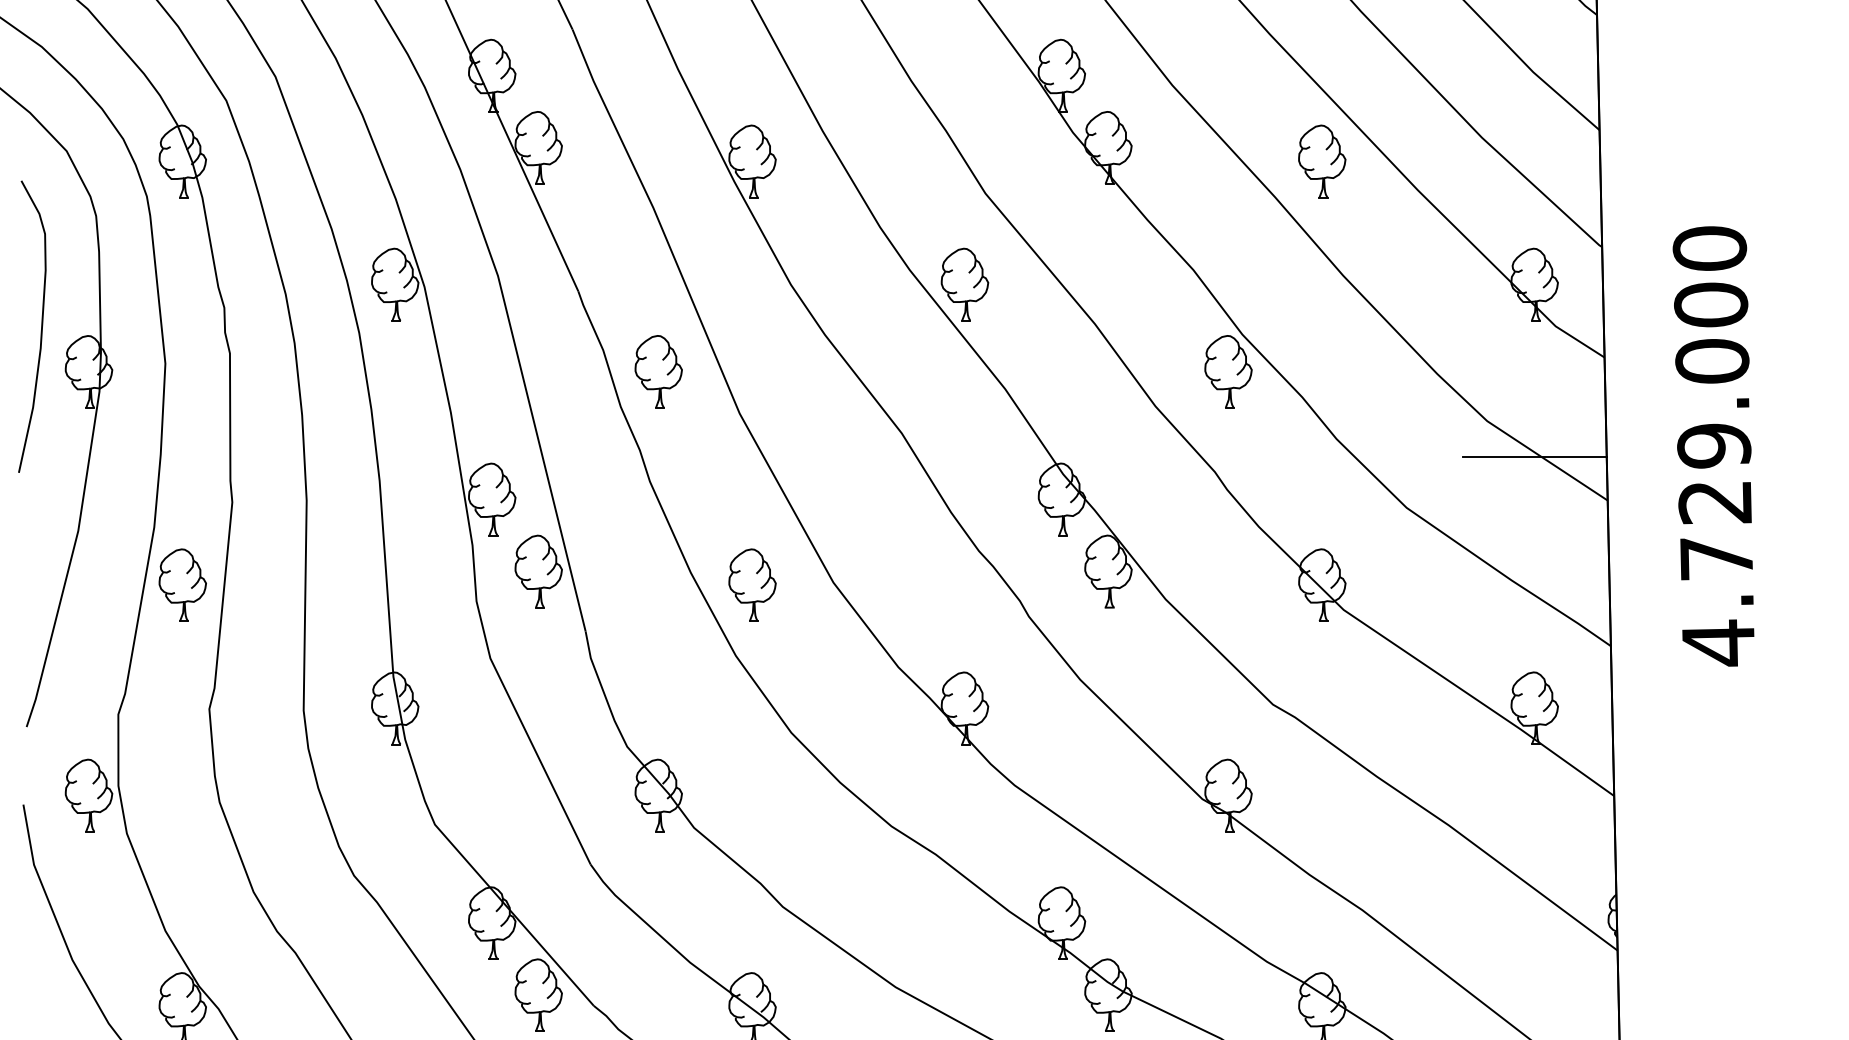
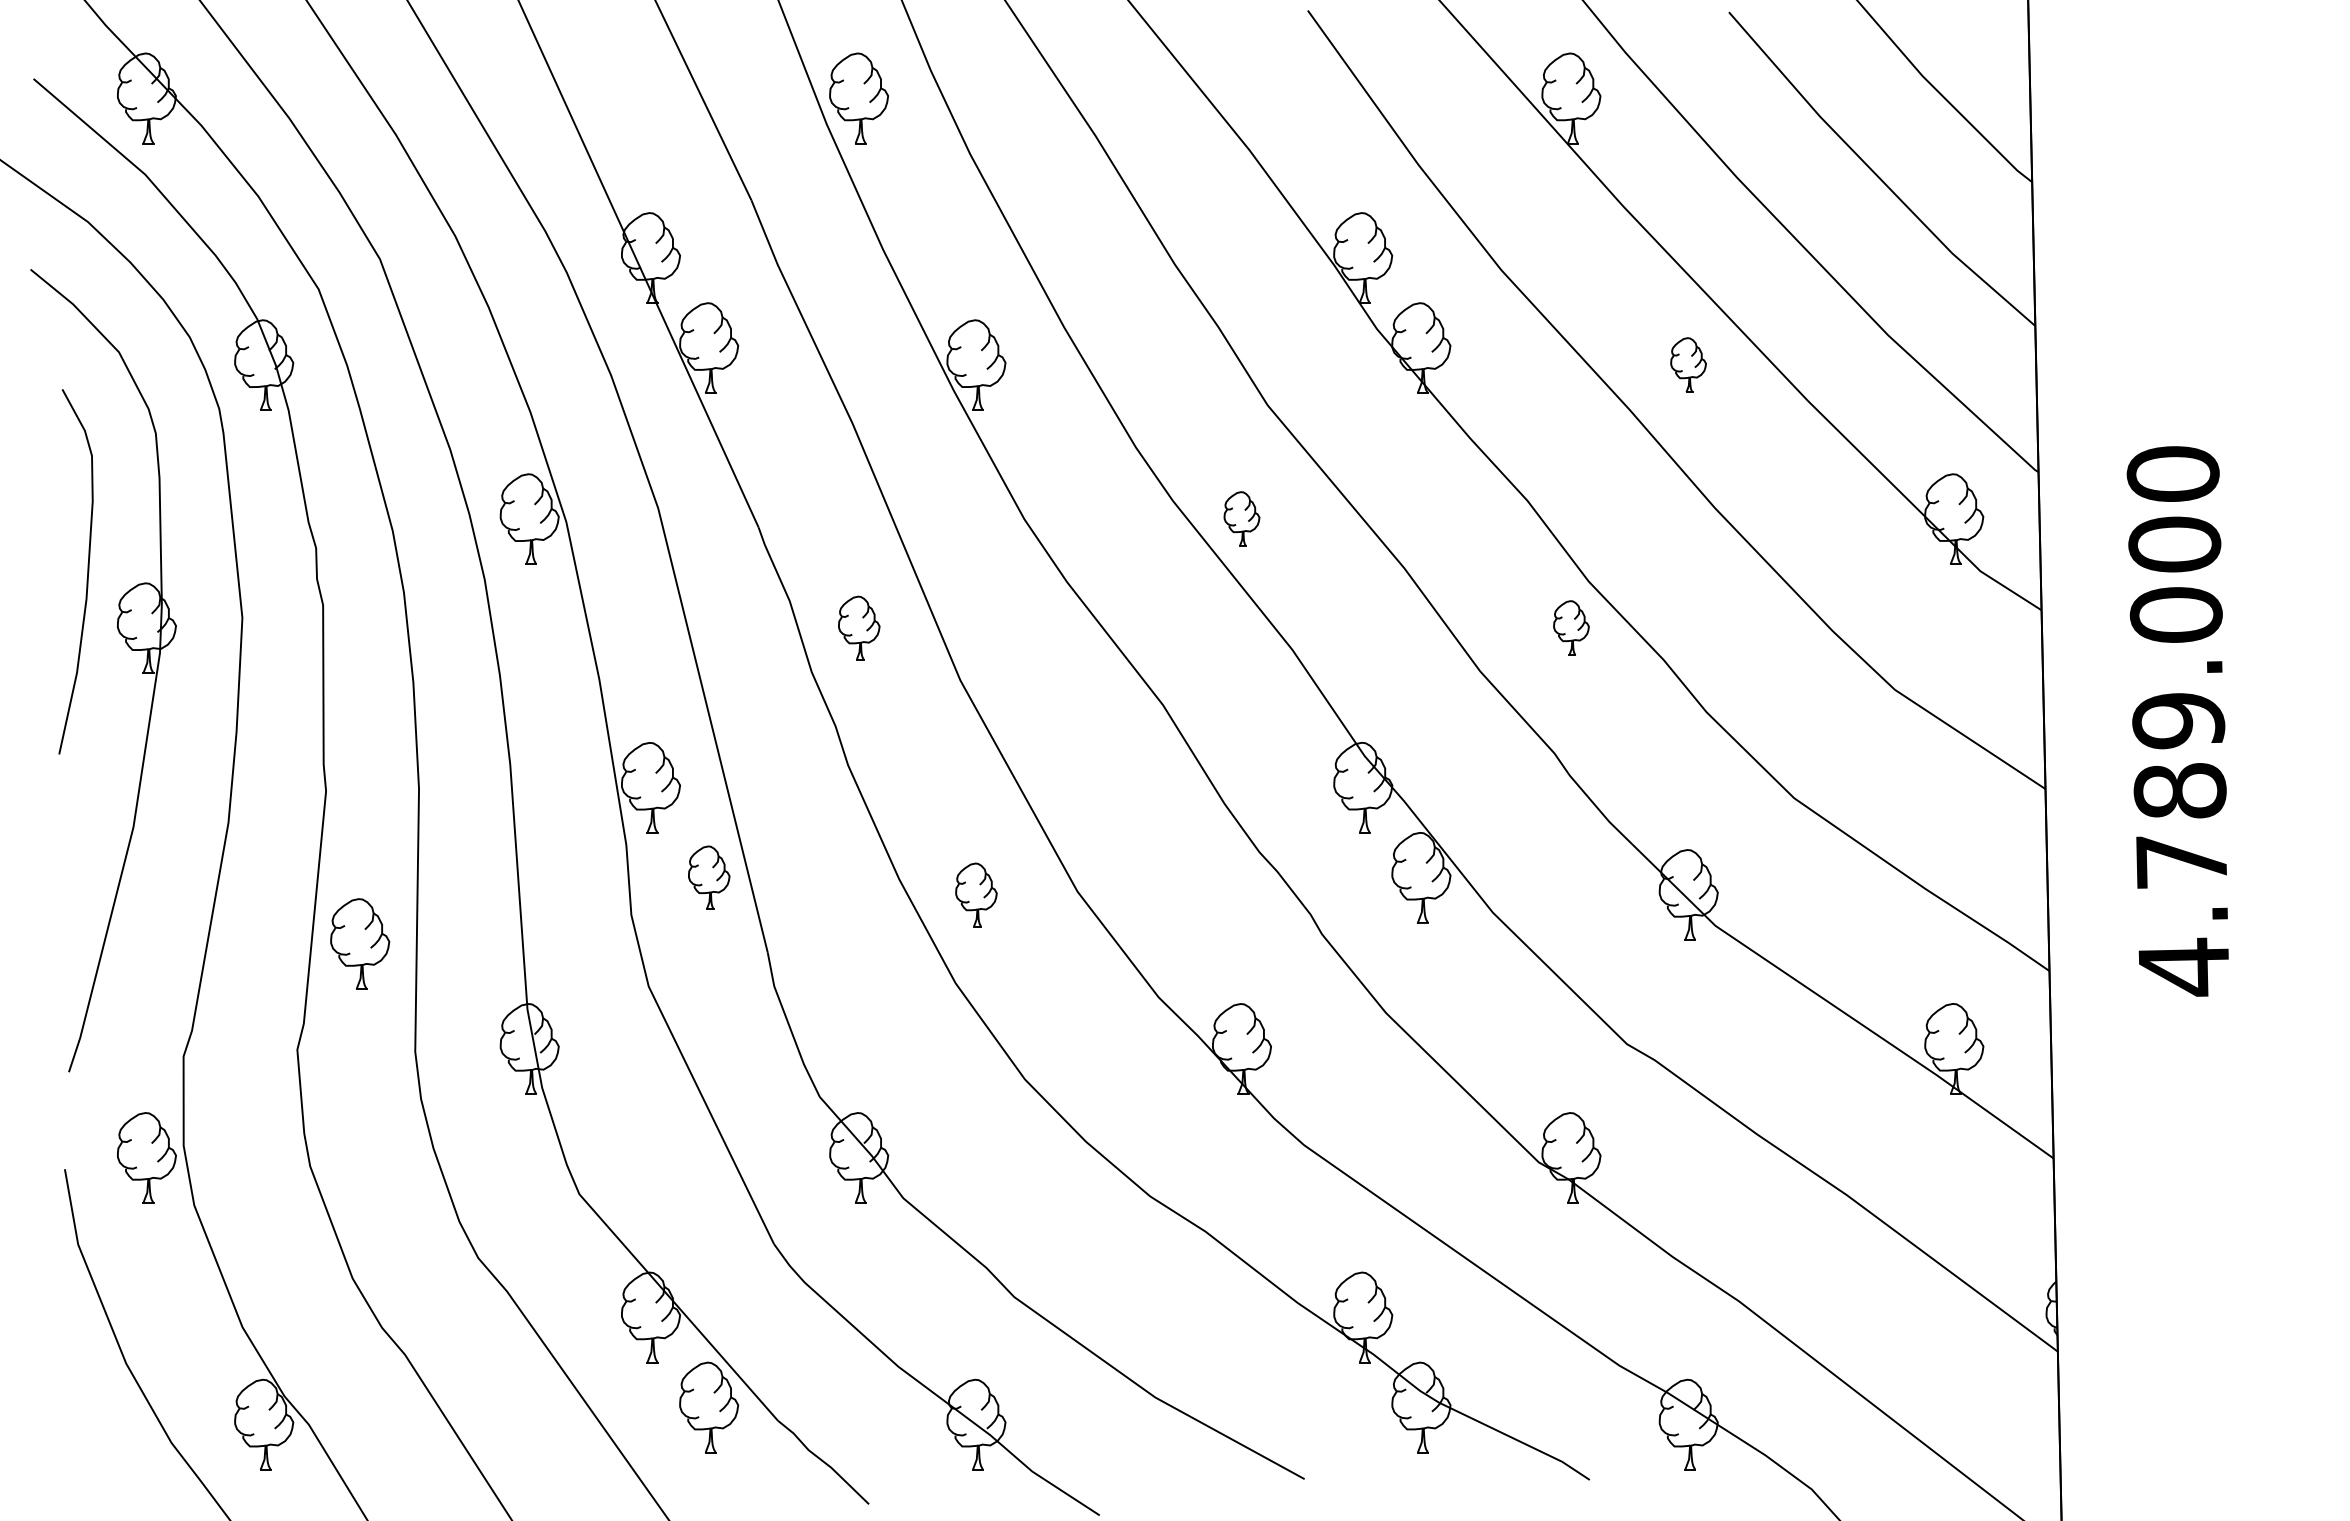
part: (1322, 160) -> (1688, 364), size x0.6
part: (964, 284) -> (1241, 518), size x0.6
part: (659, 371) -> (859, 627), size x0.7
part: (1228, 371) -> (1571, 627), size x0.6
line: (1534, 456) -> (1954, 734), removed
text: (1714, 501) -> (2179, 790), 4.729.000 -> 4.789.000
part: (539, 571) -> (709, 877), size x0.7
part: (183, 584) -> (360, 943), moved
part: (752, 584) -> (976, 894), size x0.7

